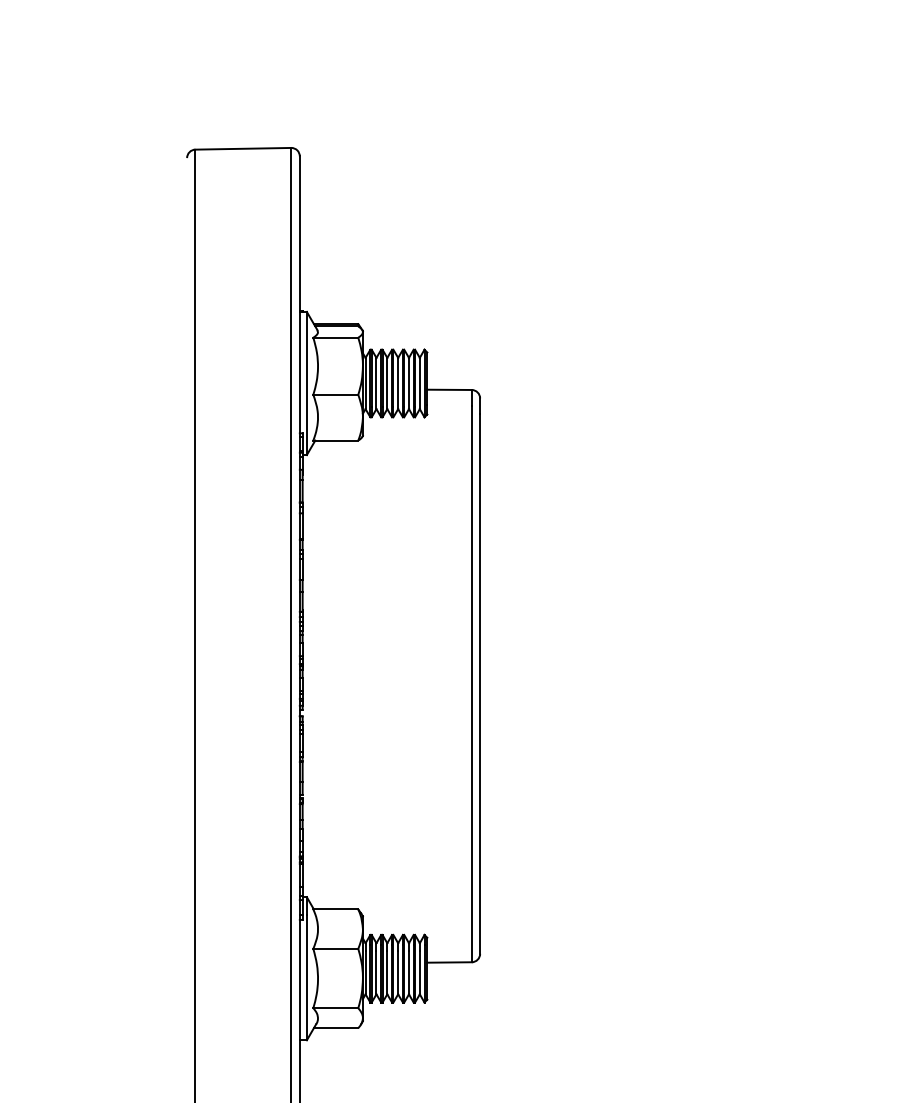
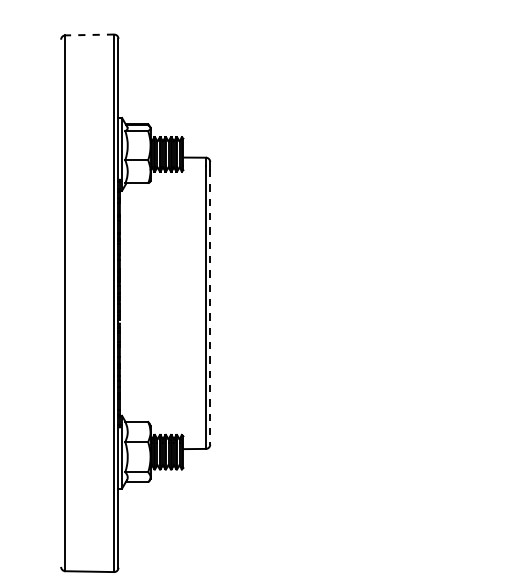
line: (242, 147) -> (89, 34), solid -> dashed
line: (480, 684) -> (210, 307), solid -> dashed

